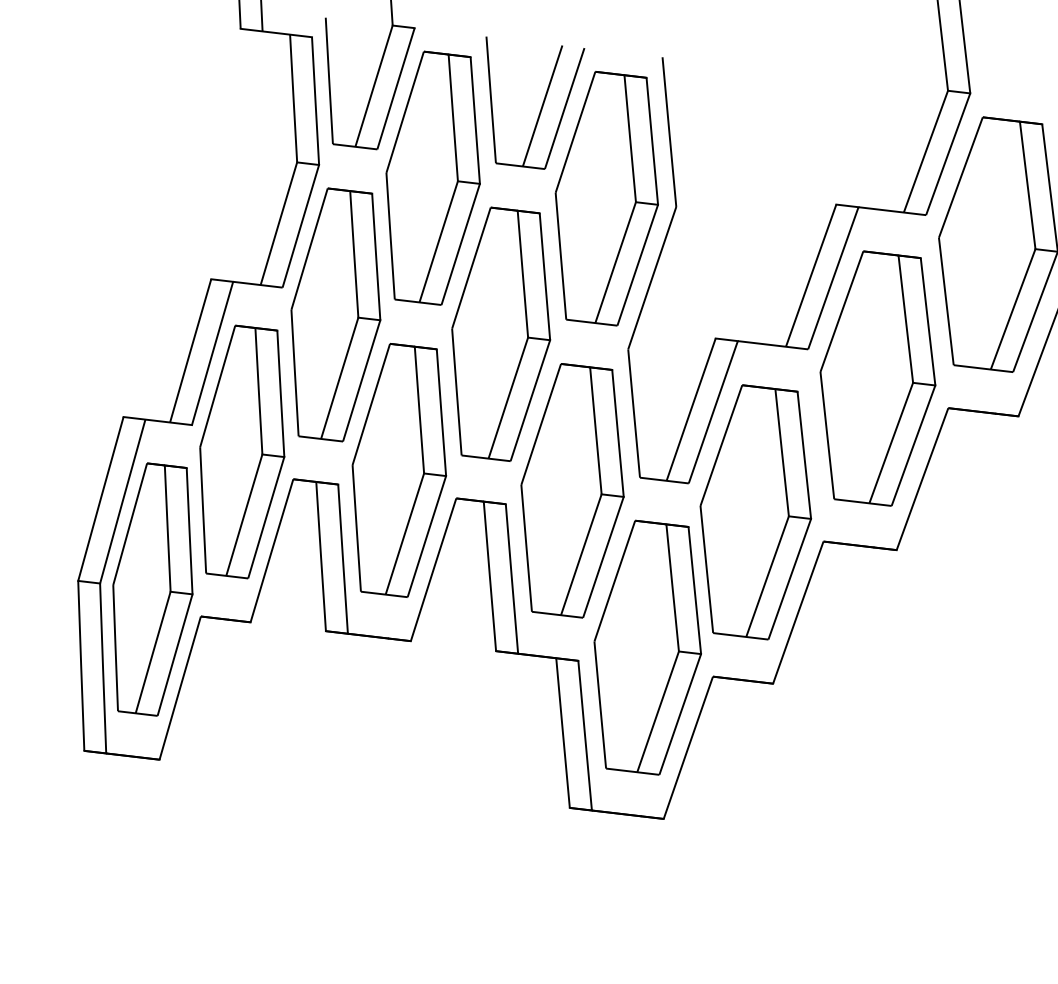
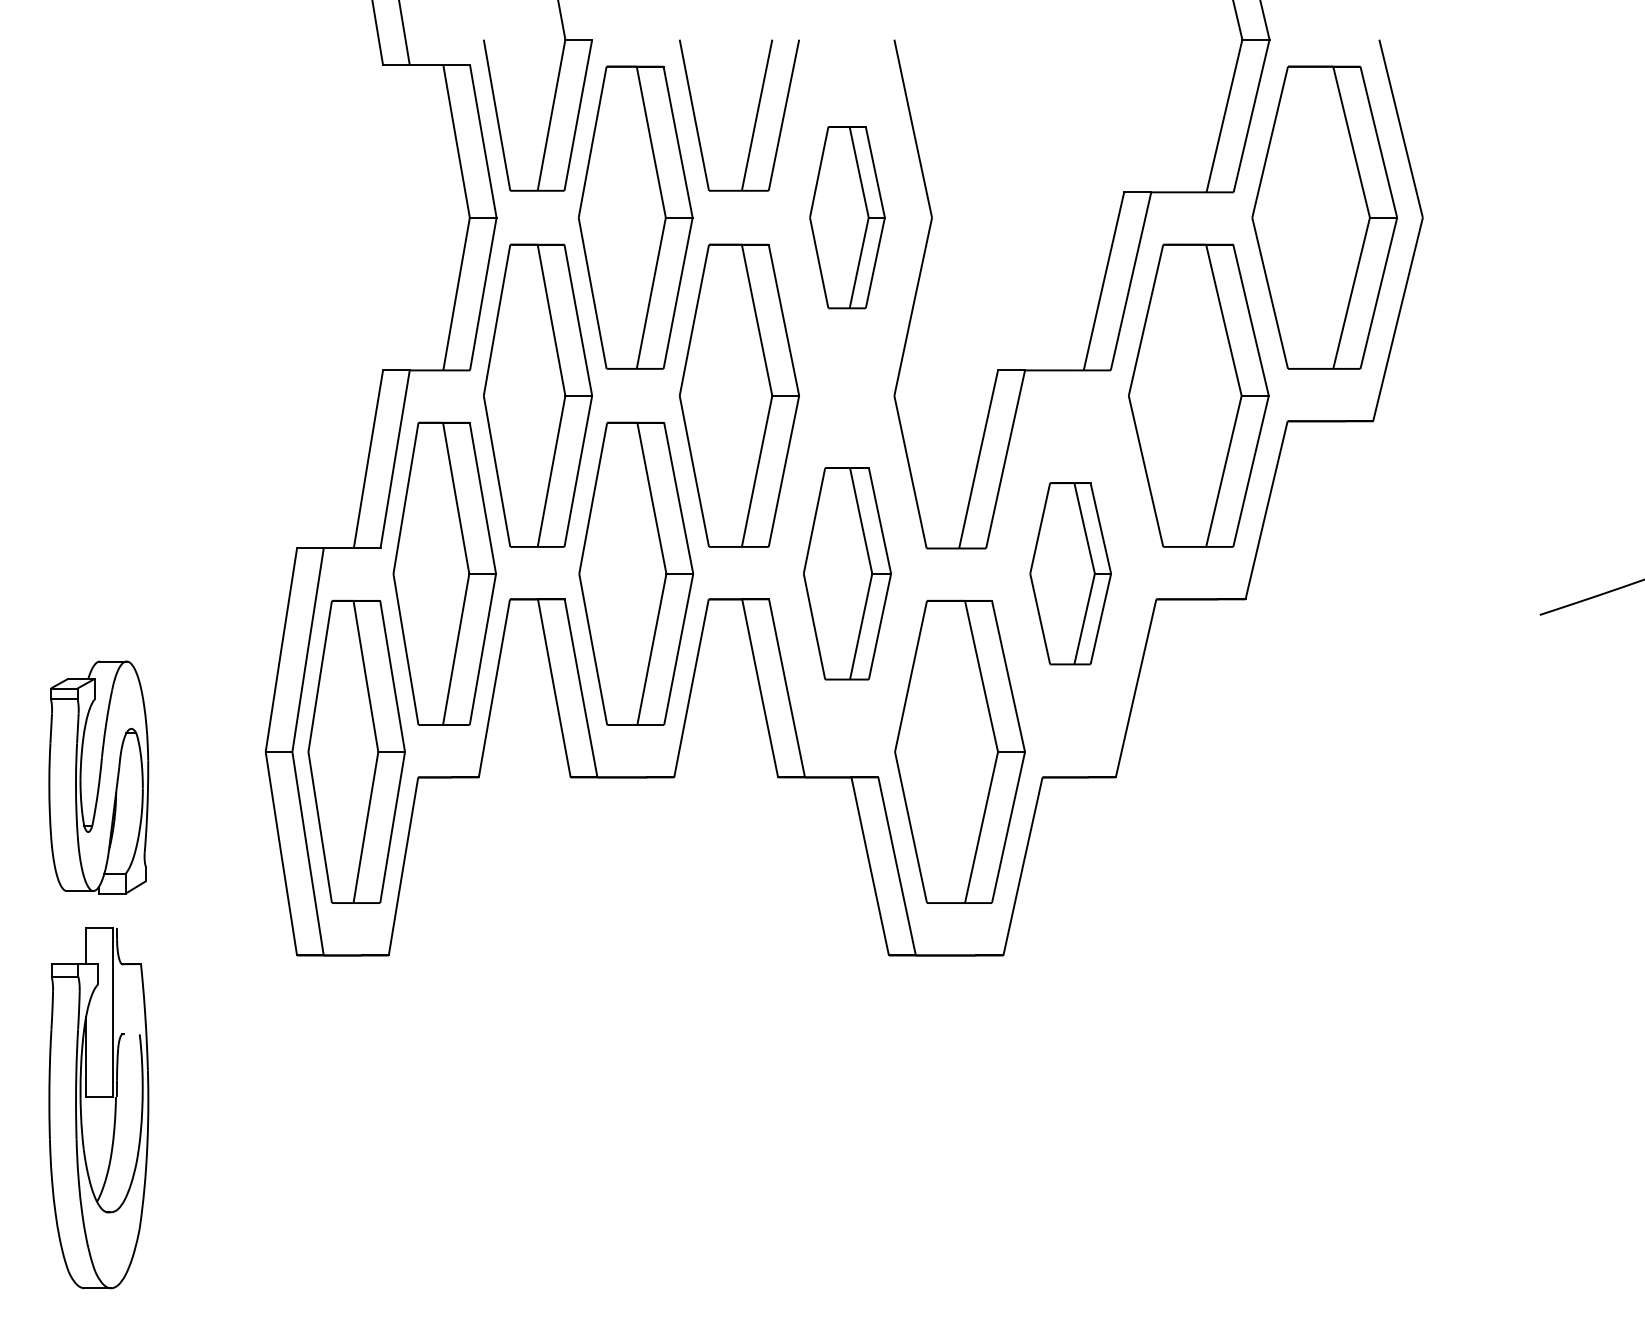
part: (606, 198) -> (847, 217), size x0.6
part: (572, 490) -> (847, 573), size x0.7
part: (755, 512) -> (1070, 573), size x0.6

